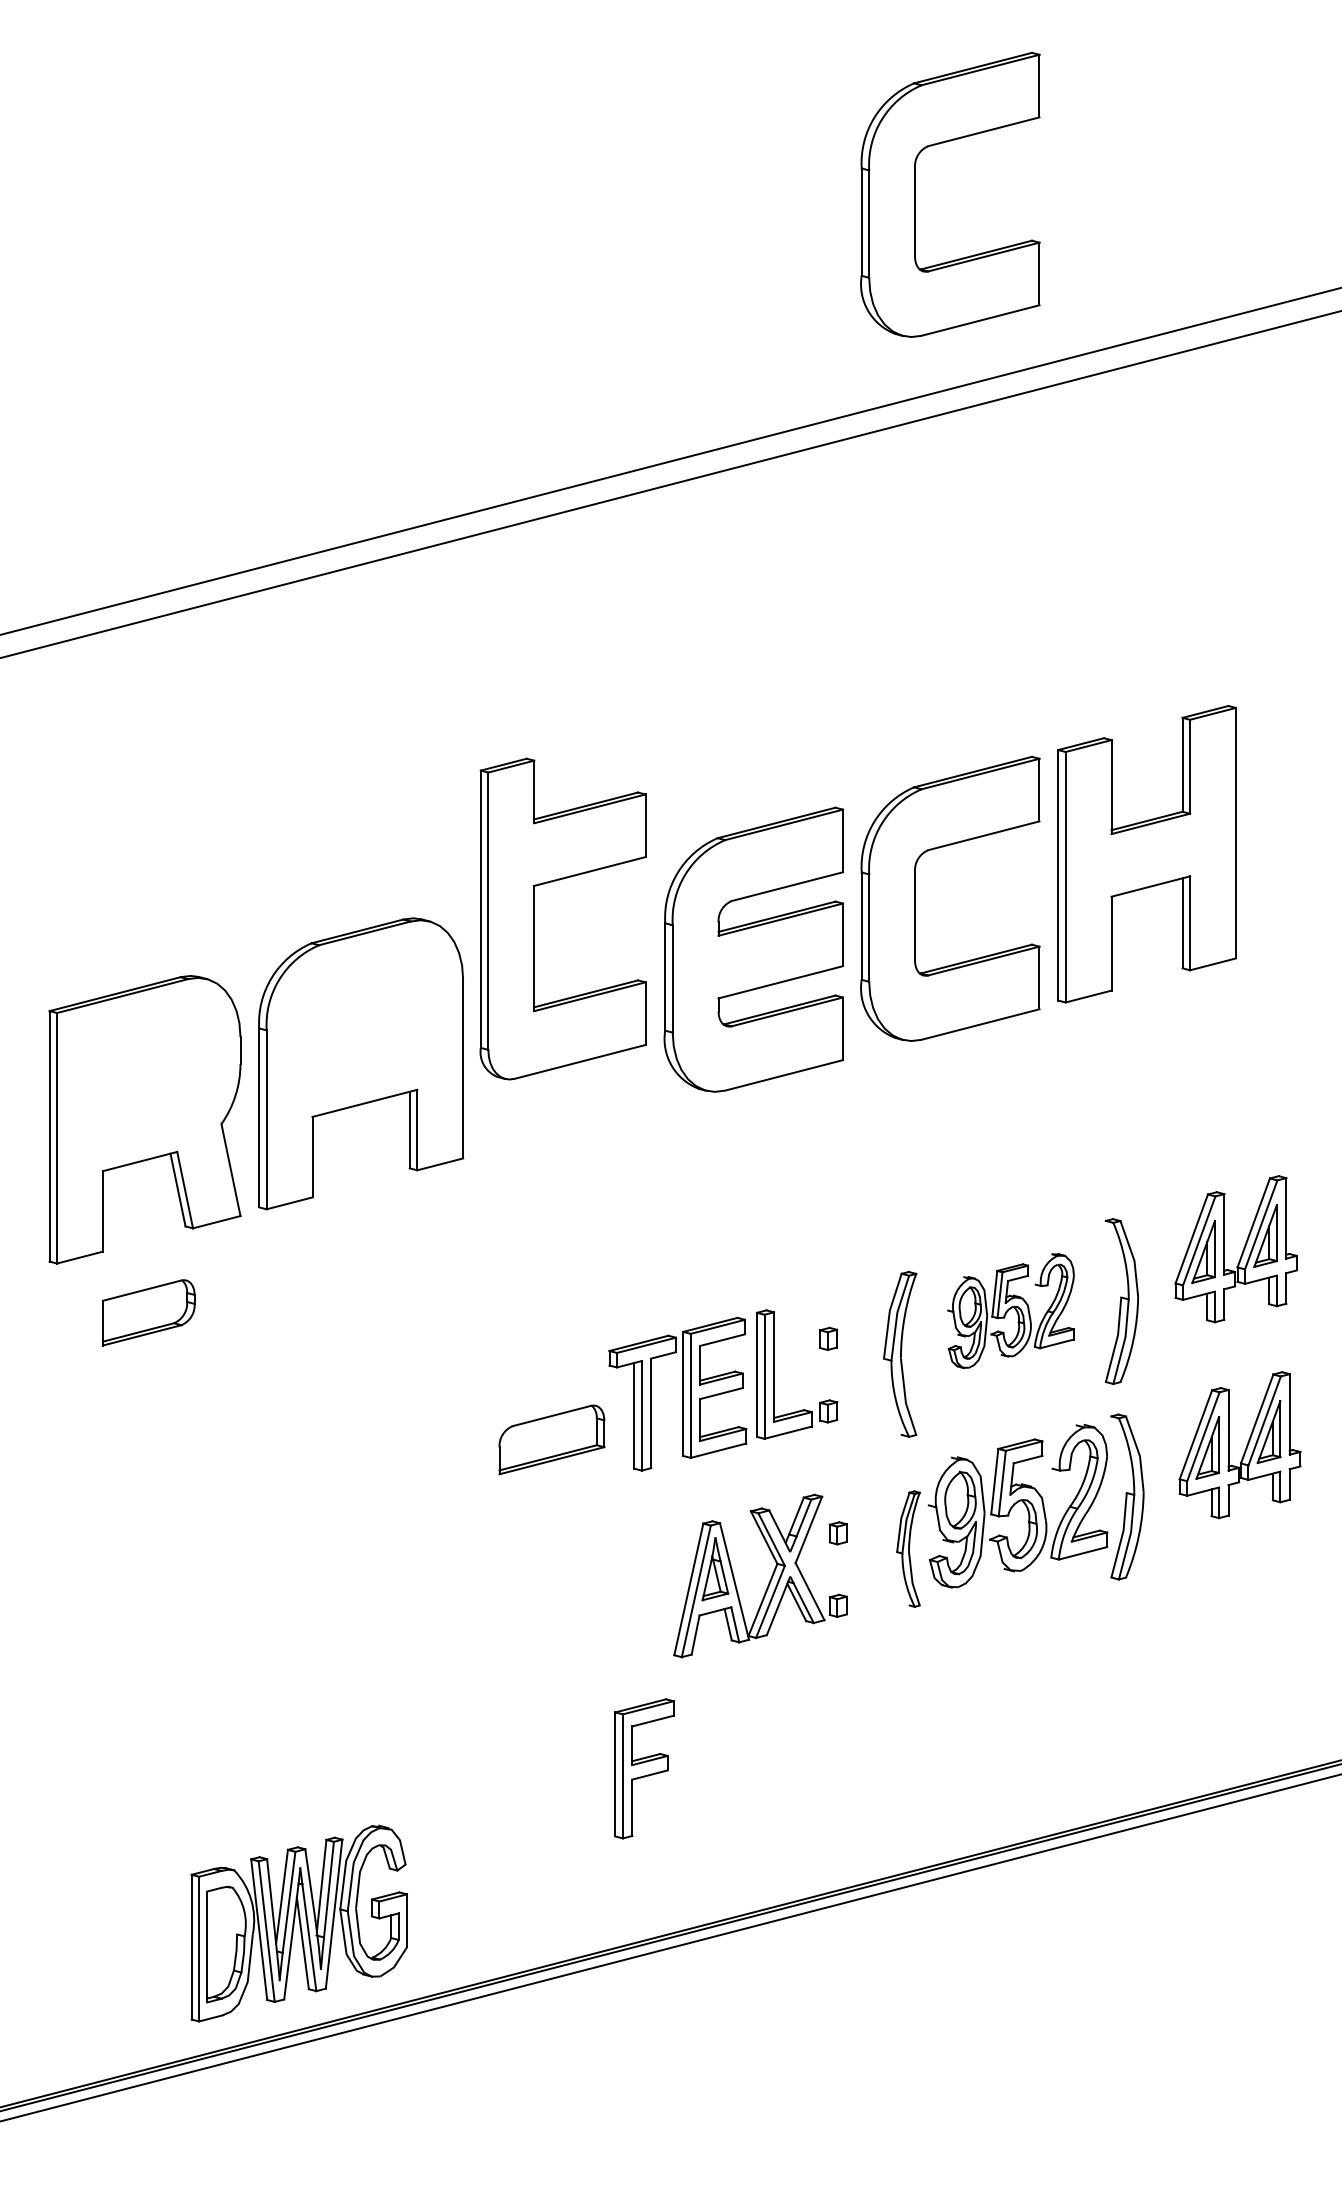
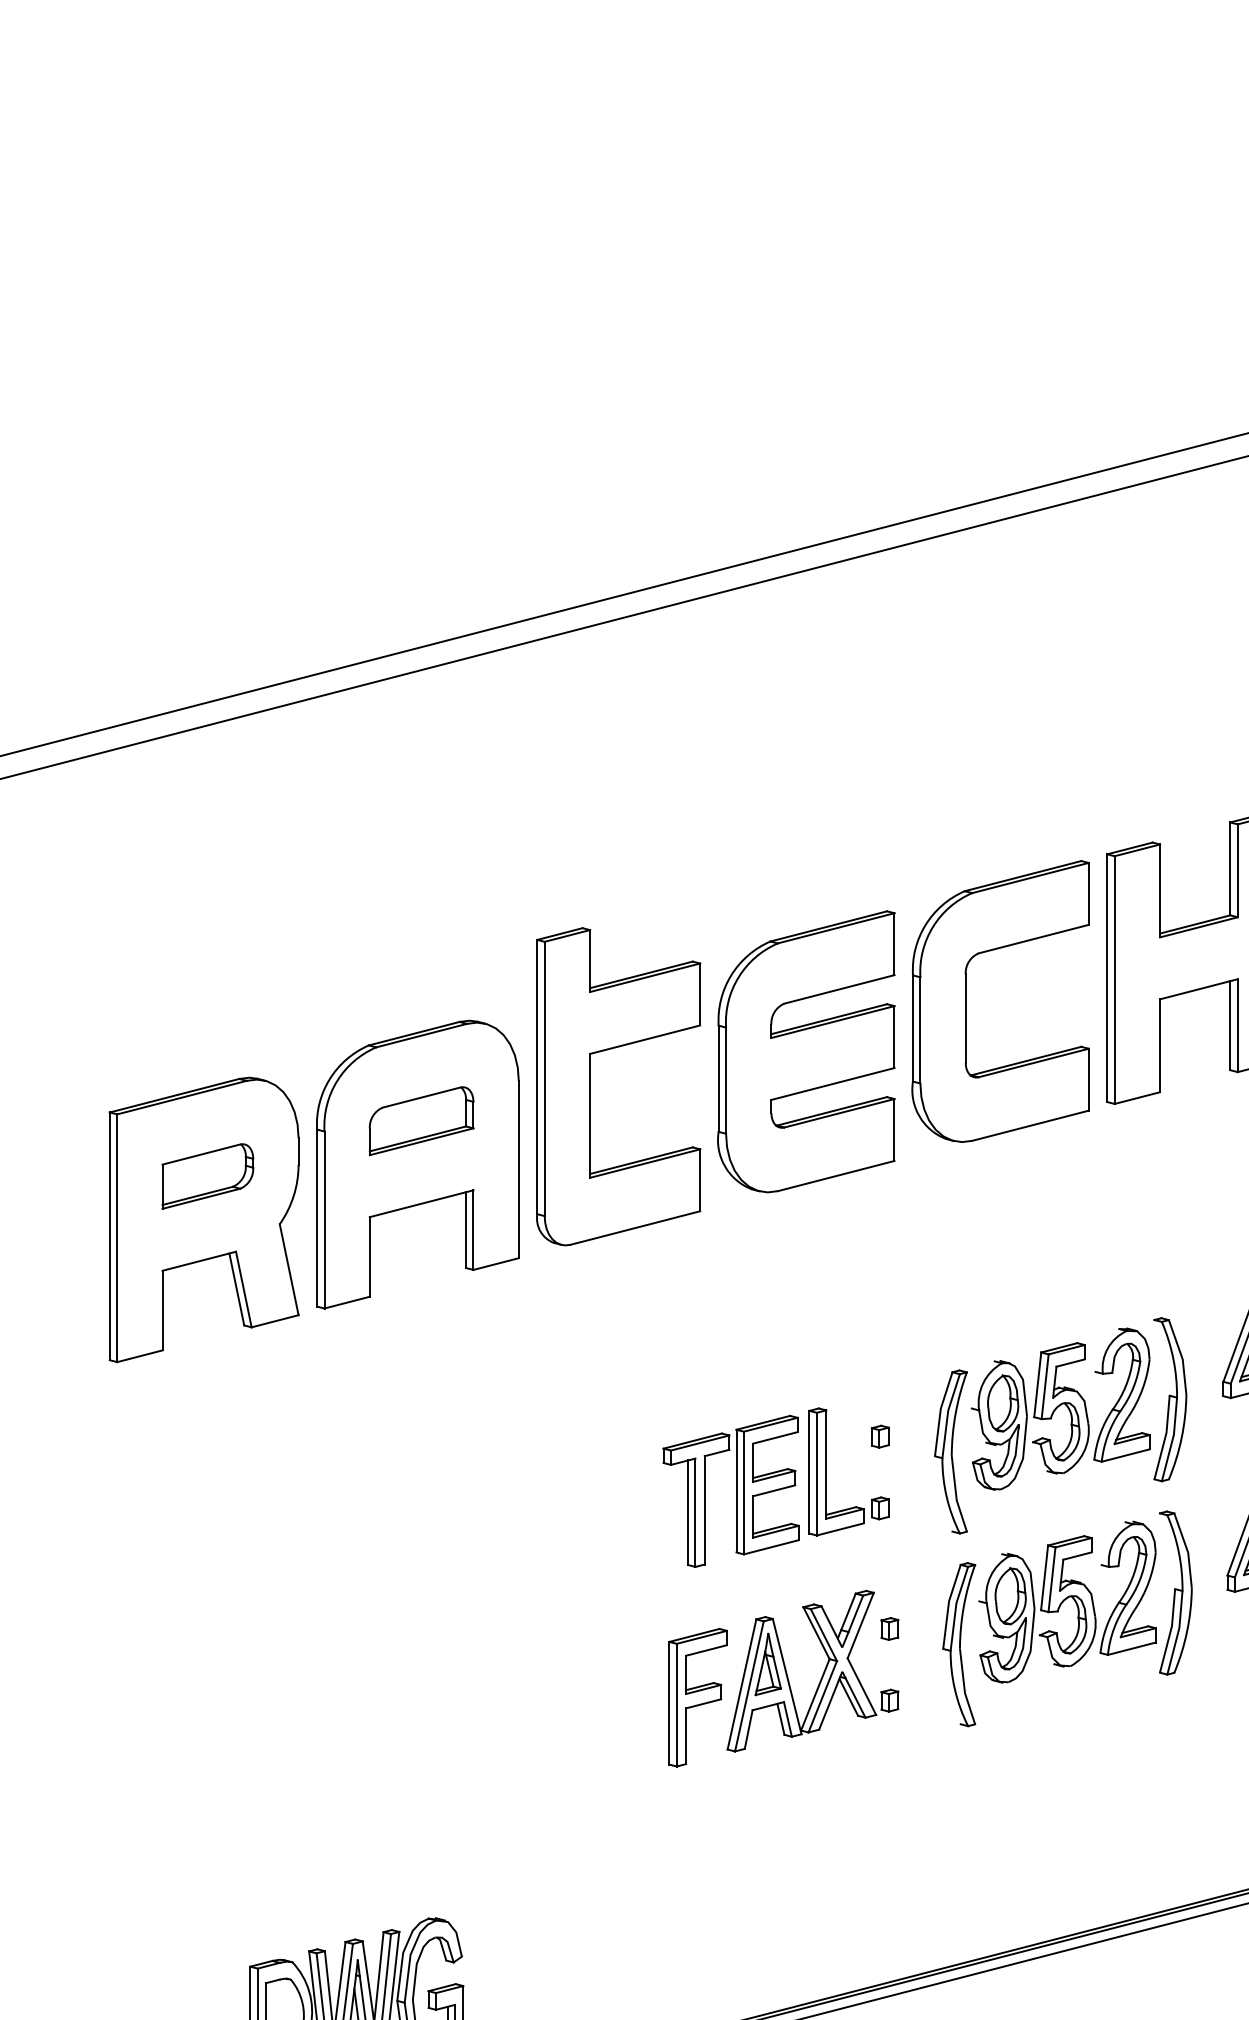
part: (915, 194) -> (966, 304), removed
part: (534, 918) -> (590, 1086), moved
part: (1010, 1310) -> (1060, 1408), size x1.43
part: (148, 1312) -> (207, 1176), moved
part: (551, 1439) -> (421, 1120), moved
part: (908, 1548) -> (959, 1643), size x1.43
part: (644, 1768) -> (698, 1697), moved

